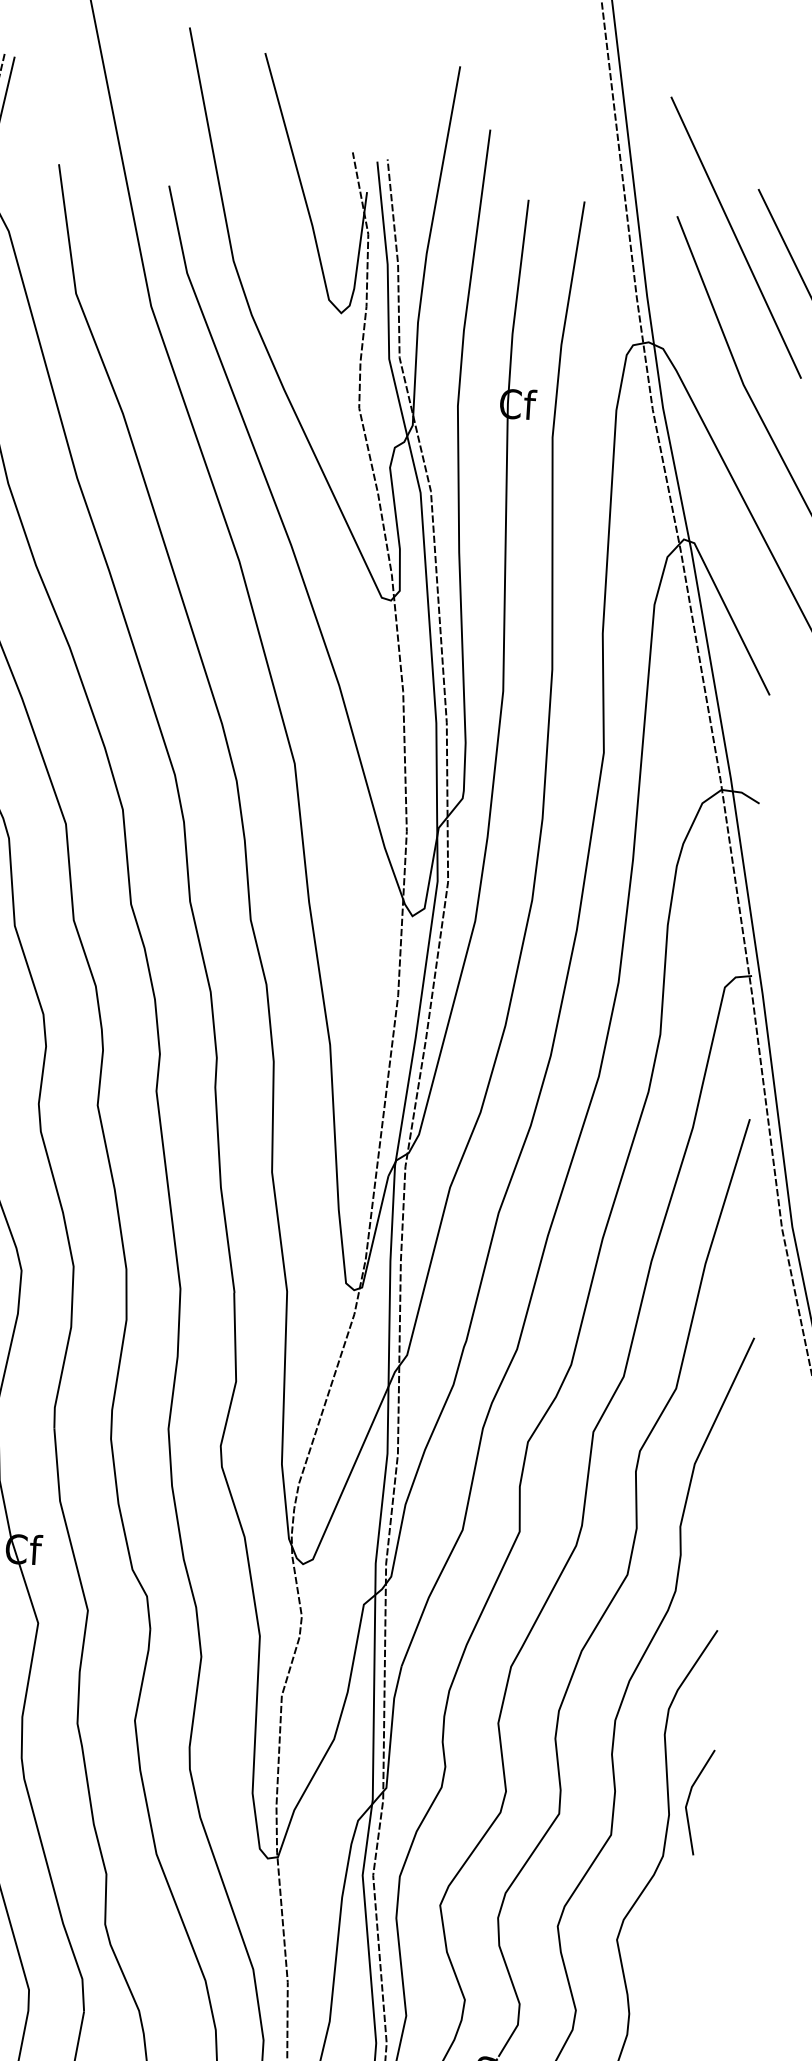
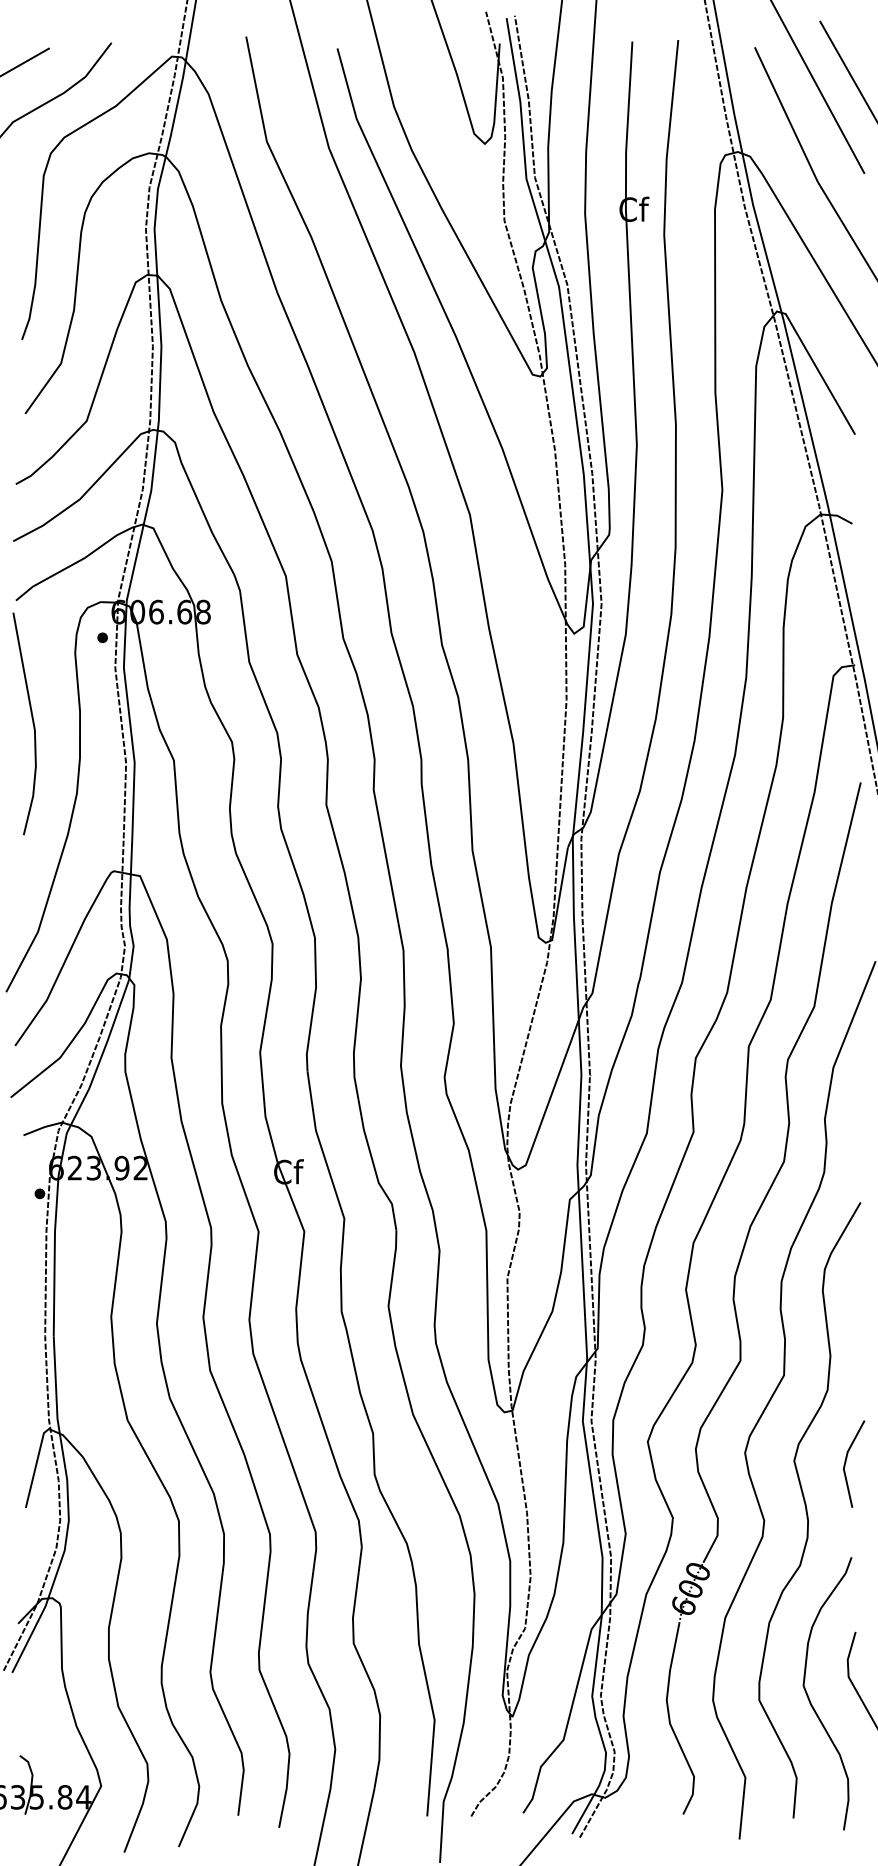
line: (689, 1799) -> (846, 1462), moved

